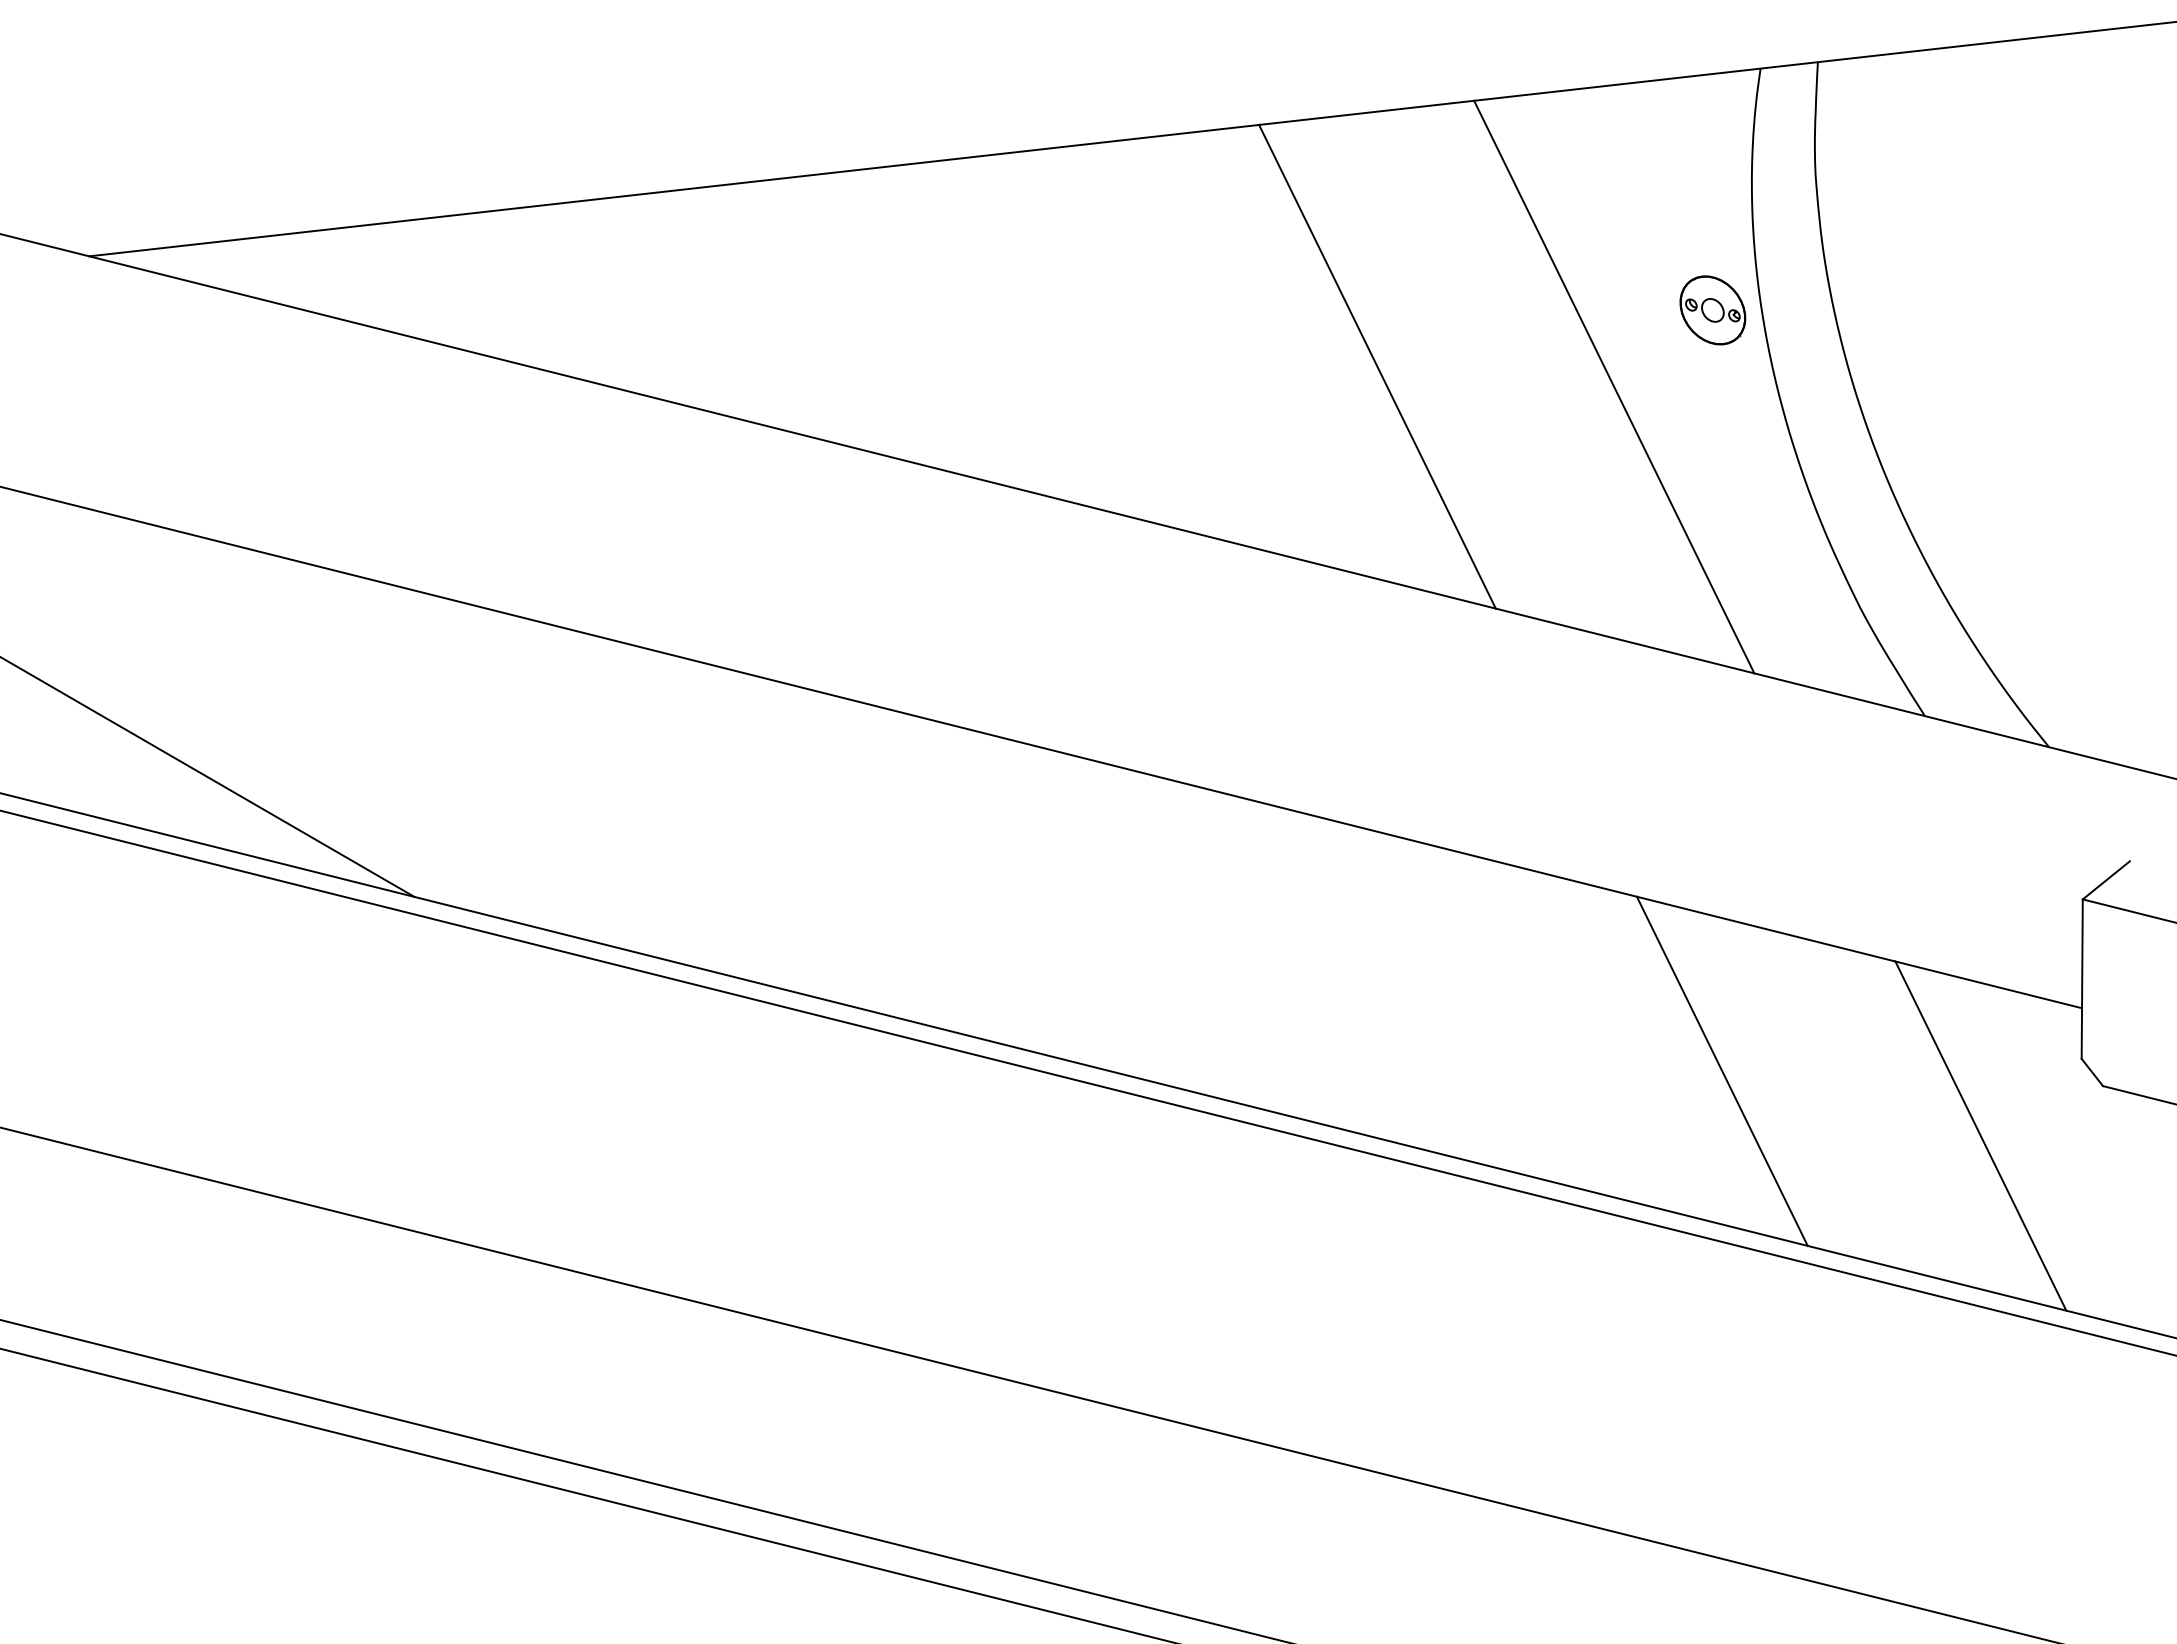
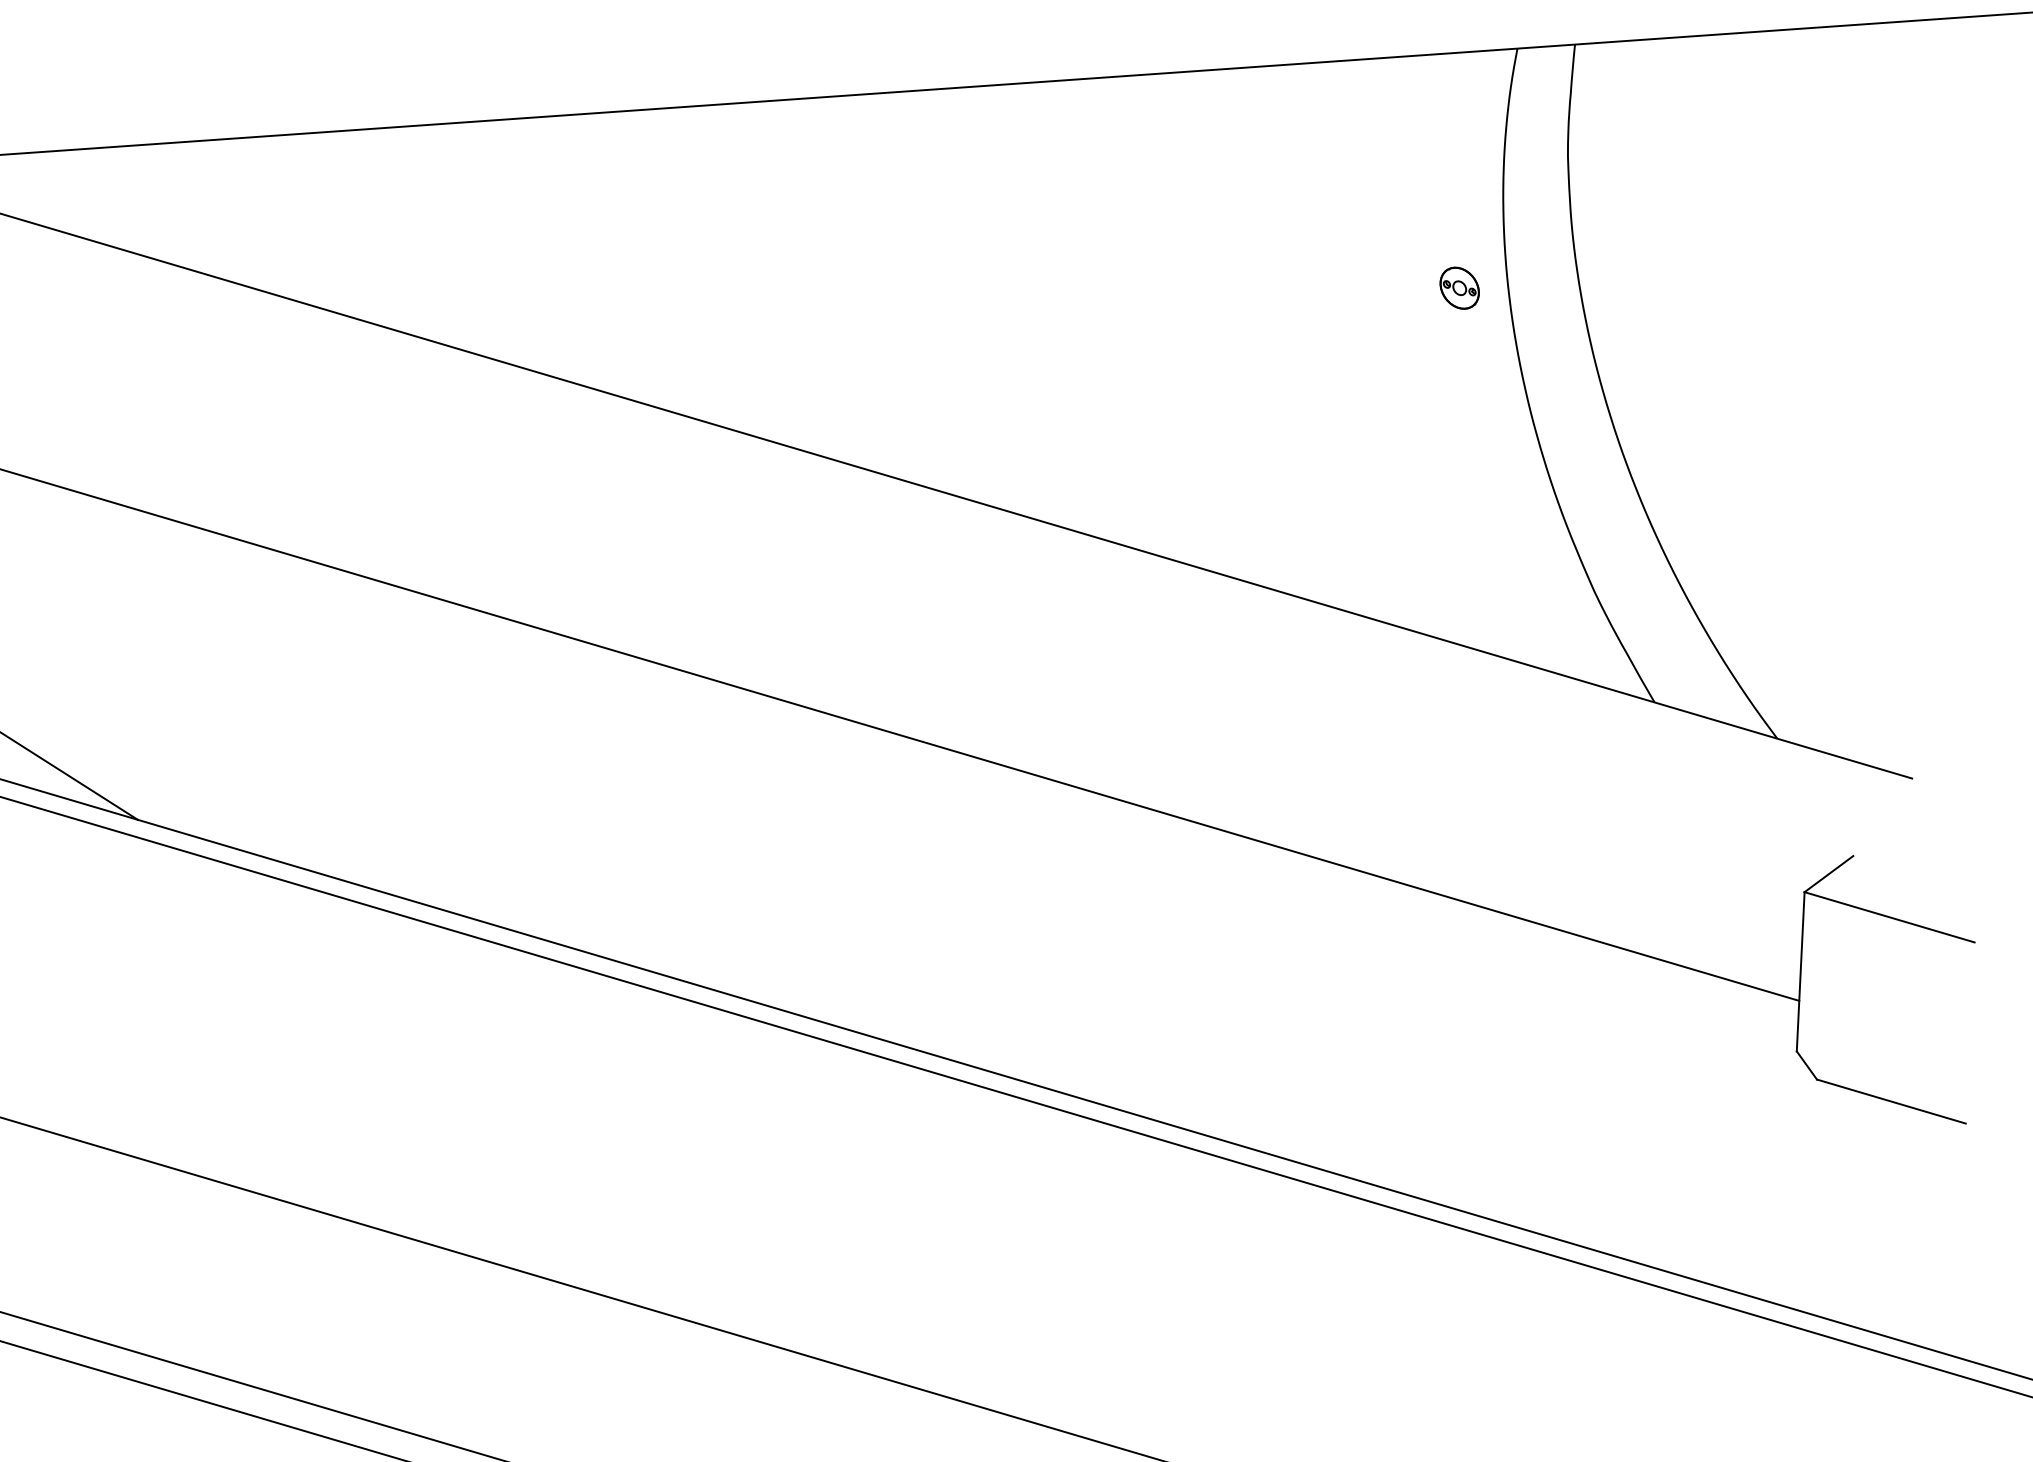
part: (1712, 310) -> (1459, 288), size x0.6
line: (1377, 366) -> (1122, 330), removed
line: (1614, 386) -> (1358, 360), removed
line: (1721, 1070) -> (1436, 1047), removed
line: (1980, 1135) -> (1692, 1123), removed

